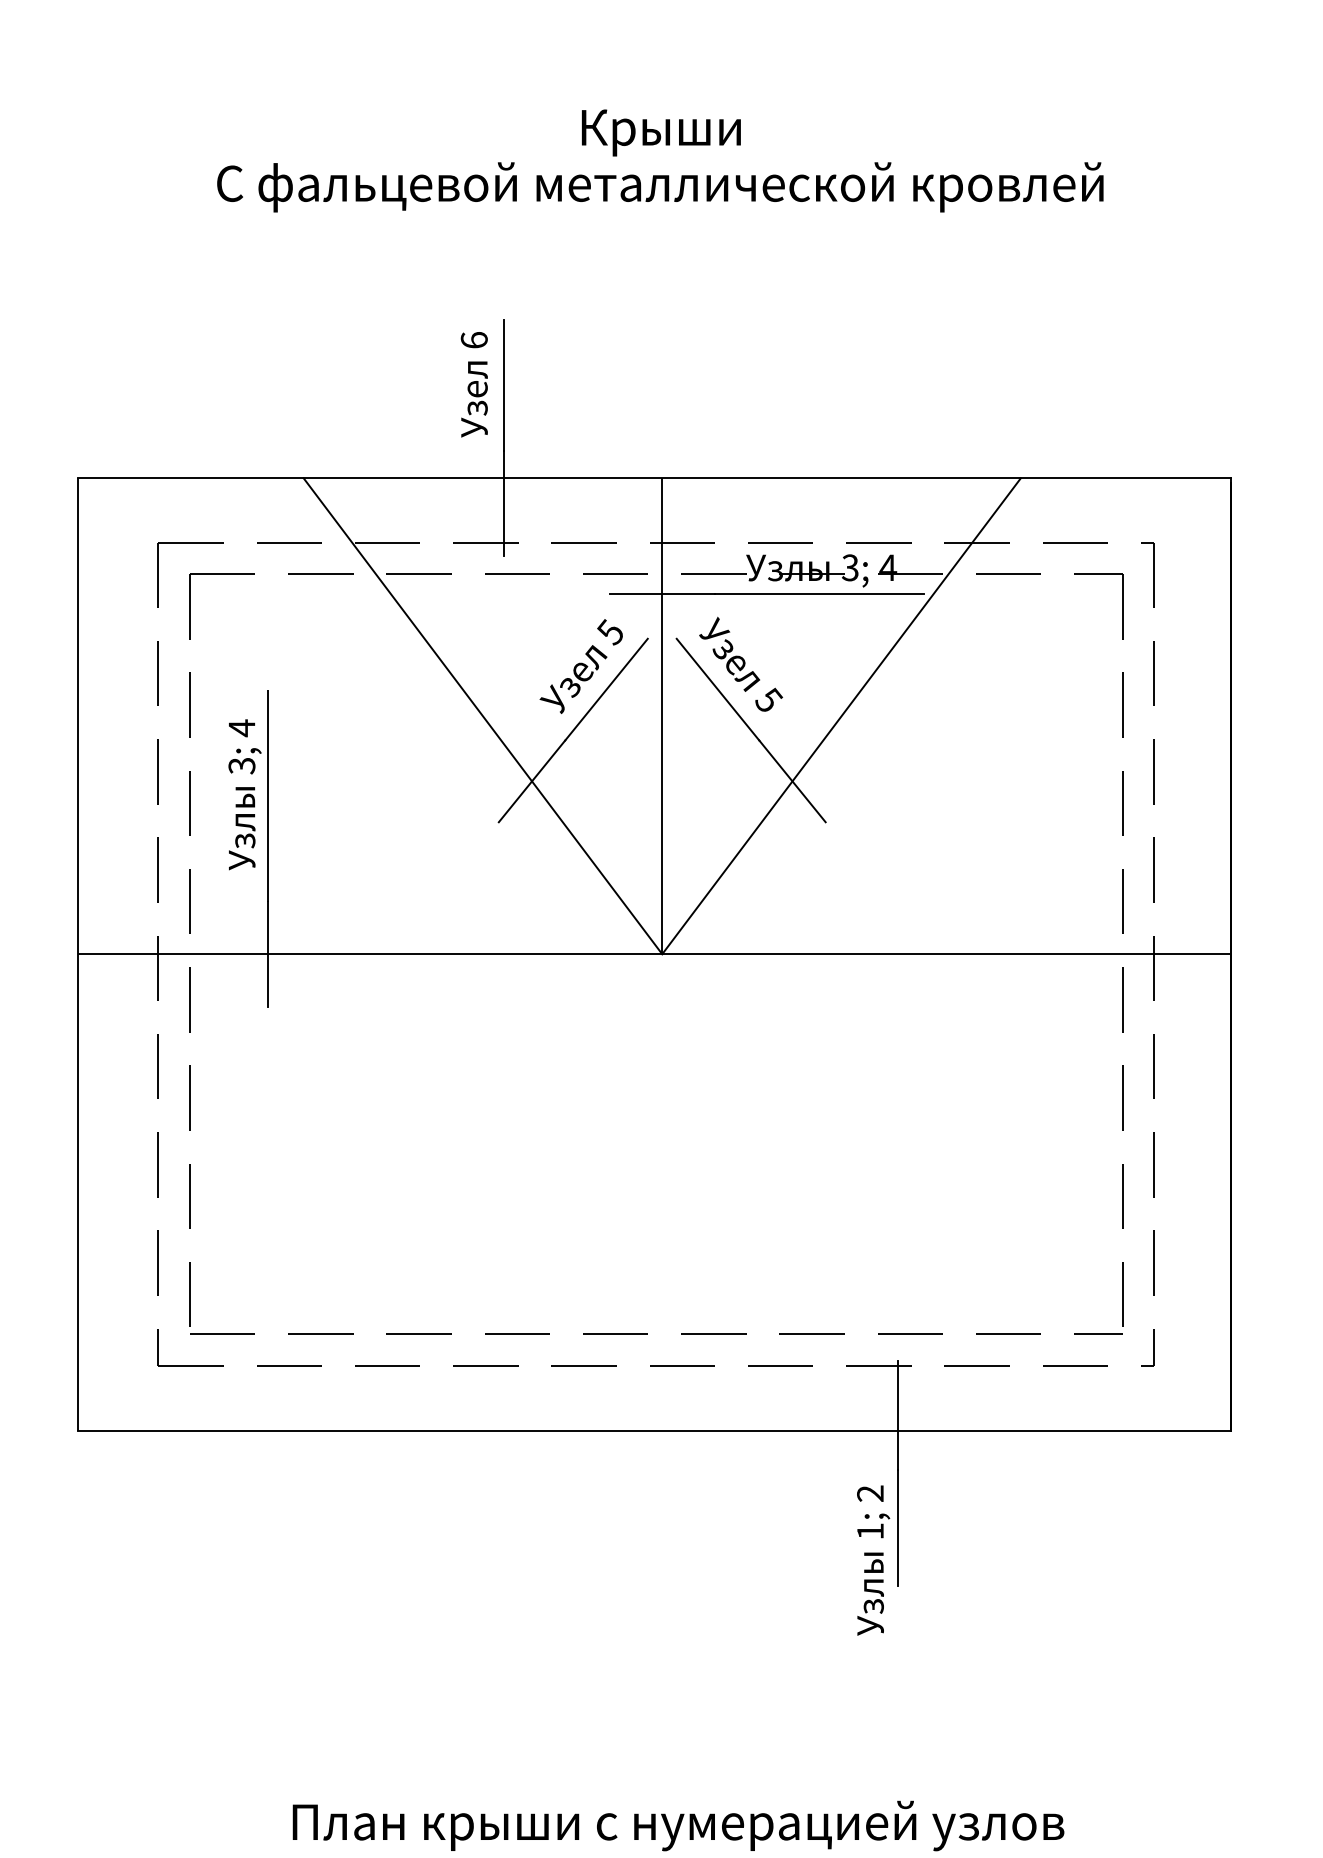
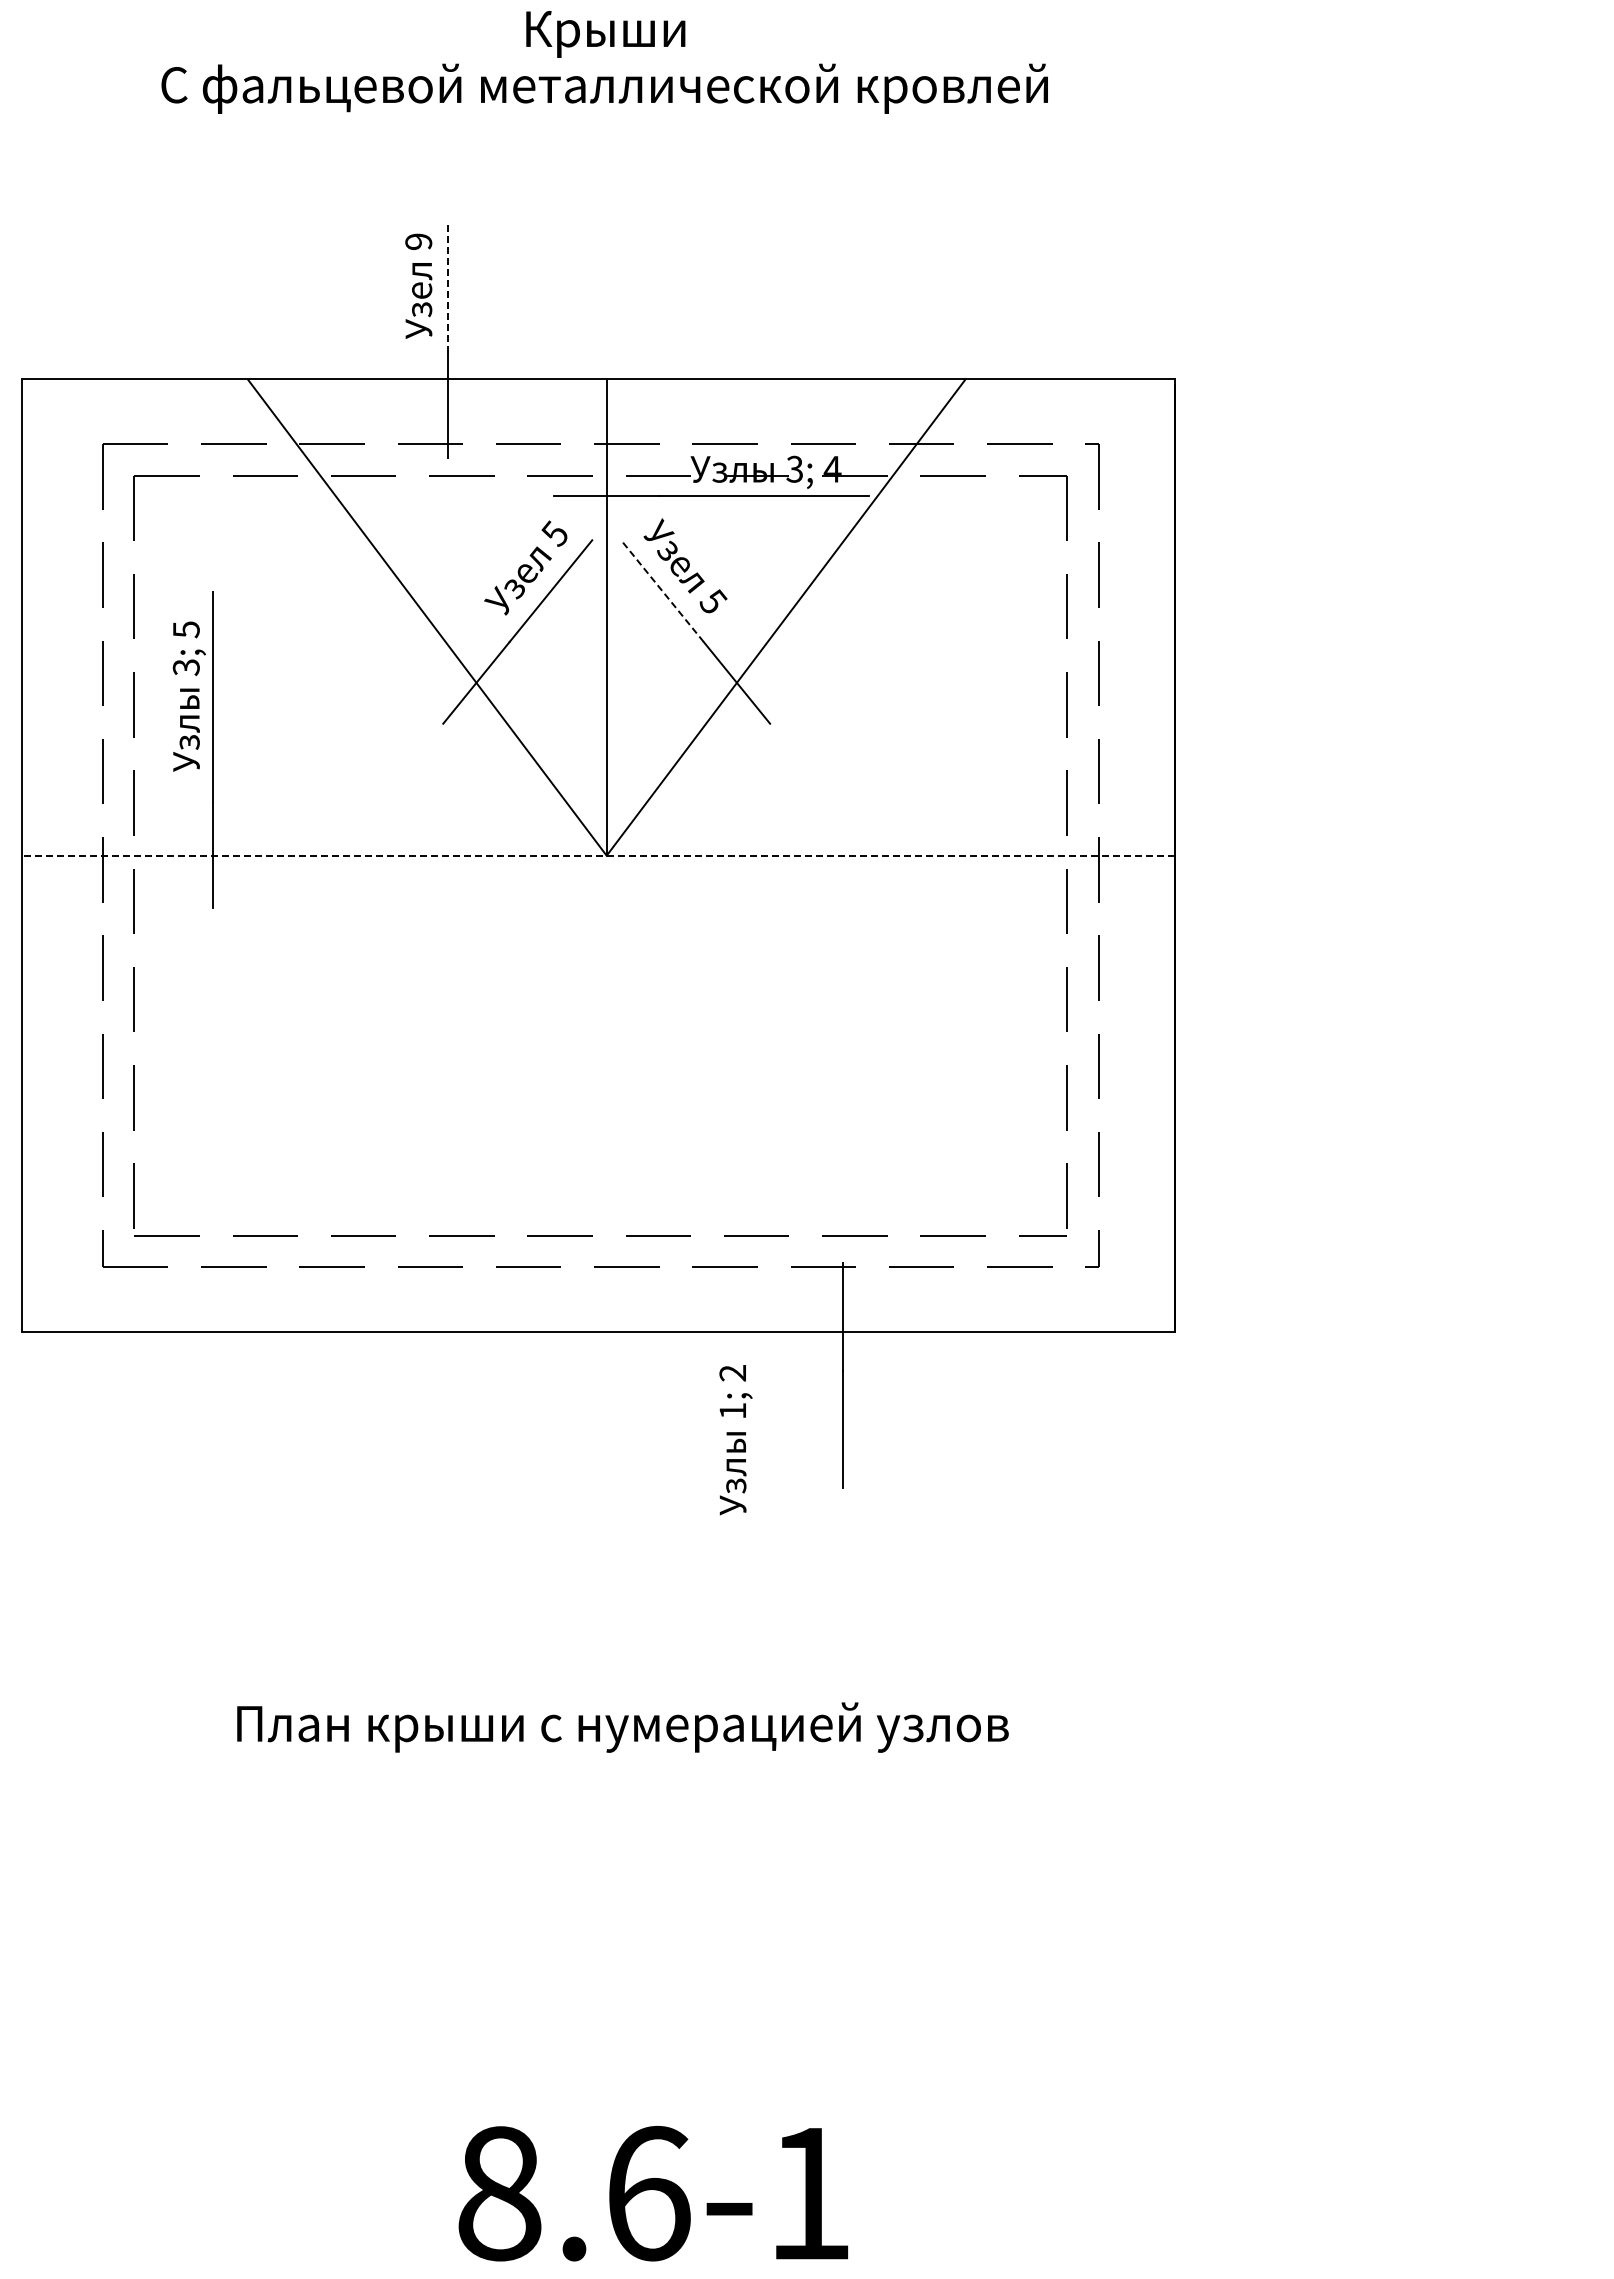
text: (474, 340) -> (418, 241), 6 -> 9
line: (504, 385) -> (448, 286), solid -> dashed
line: (718, 689) -> (662, 590), solid -> dashed
text: (242, 728) -> (186, 629), 4 -> 5
line: (654, 953) -> (598, 855), solid -> dashed
text: (873, 1560) -> (735, 1440), moved

